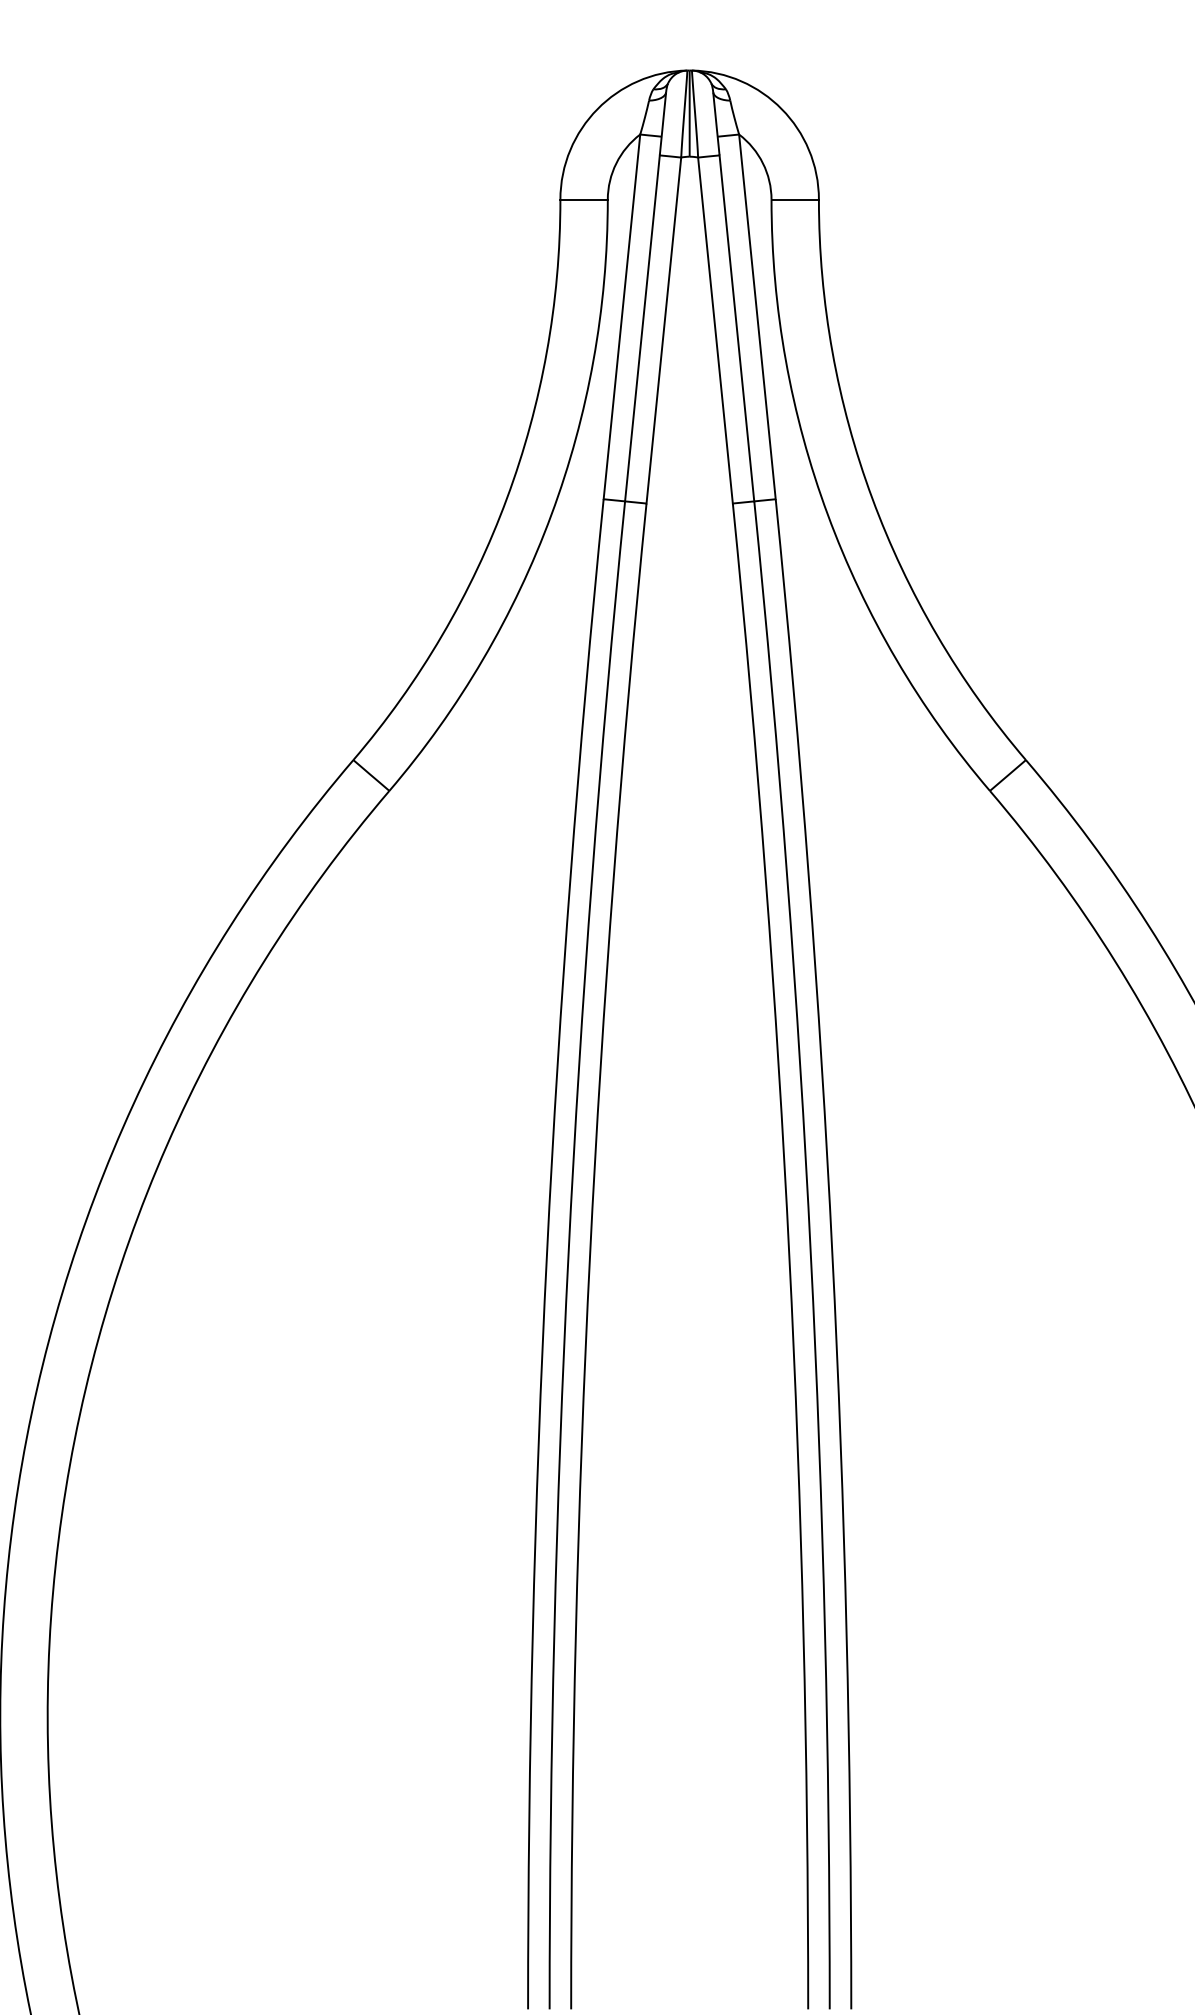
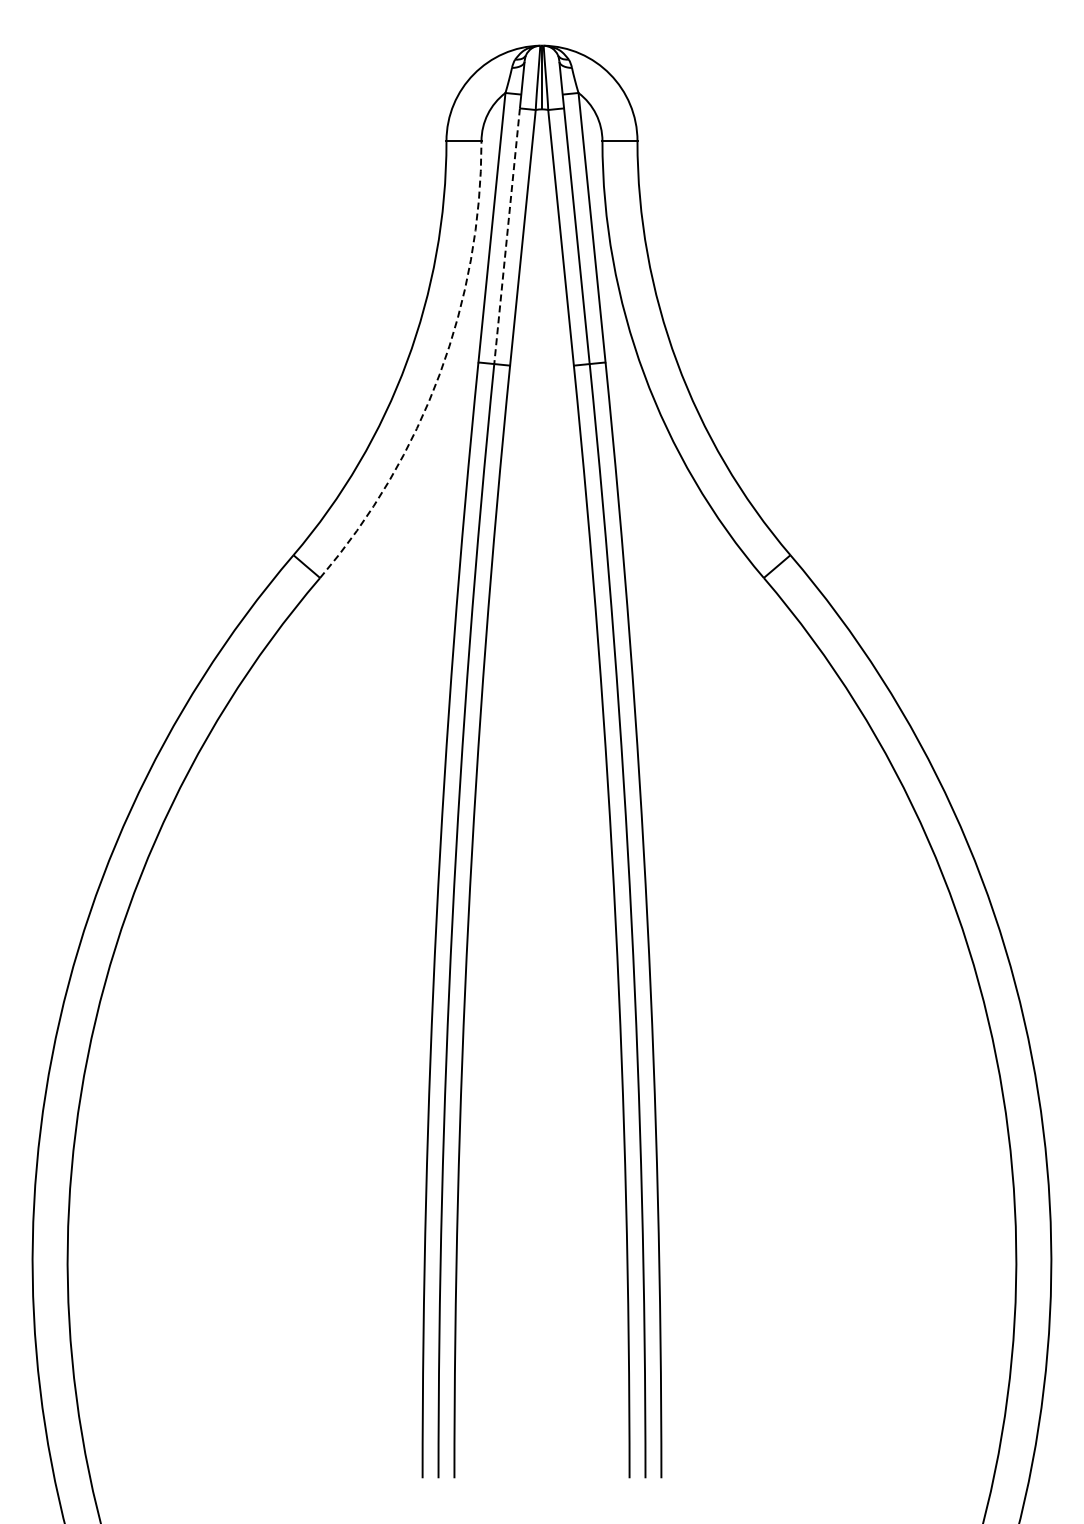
line: (642, 328) -> (507, 236), solid -> dashed
arc: (550, 515) -> (439, 374), solid -> dashed

